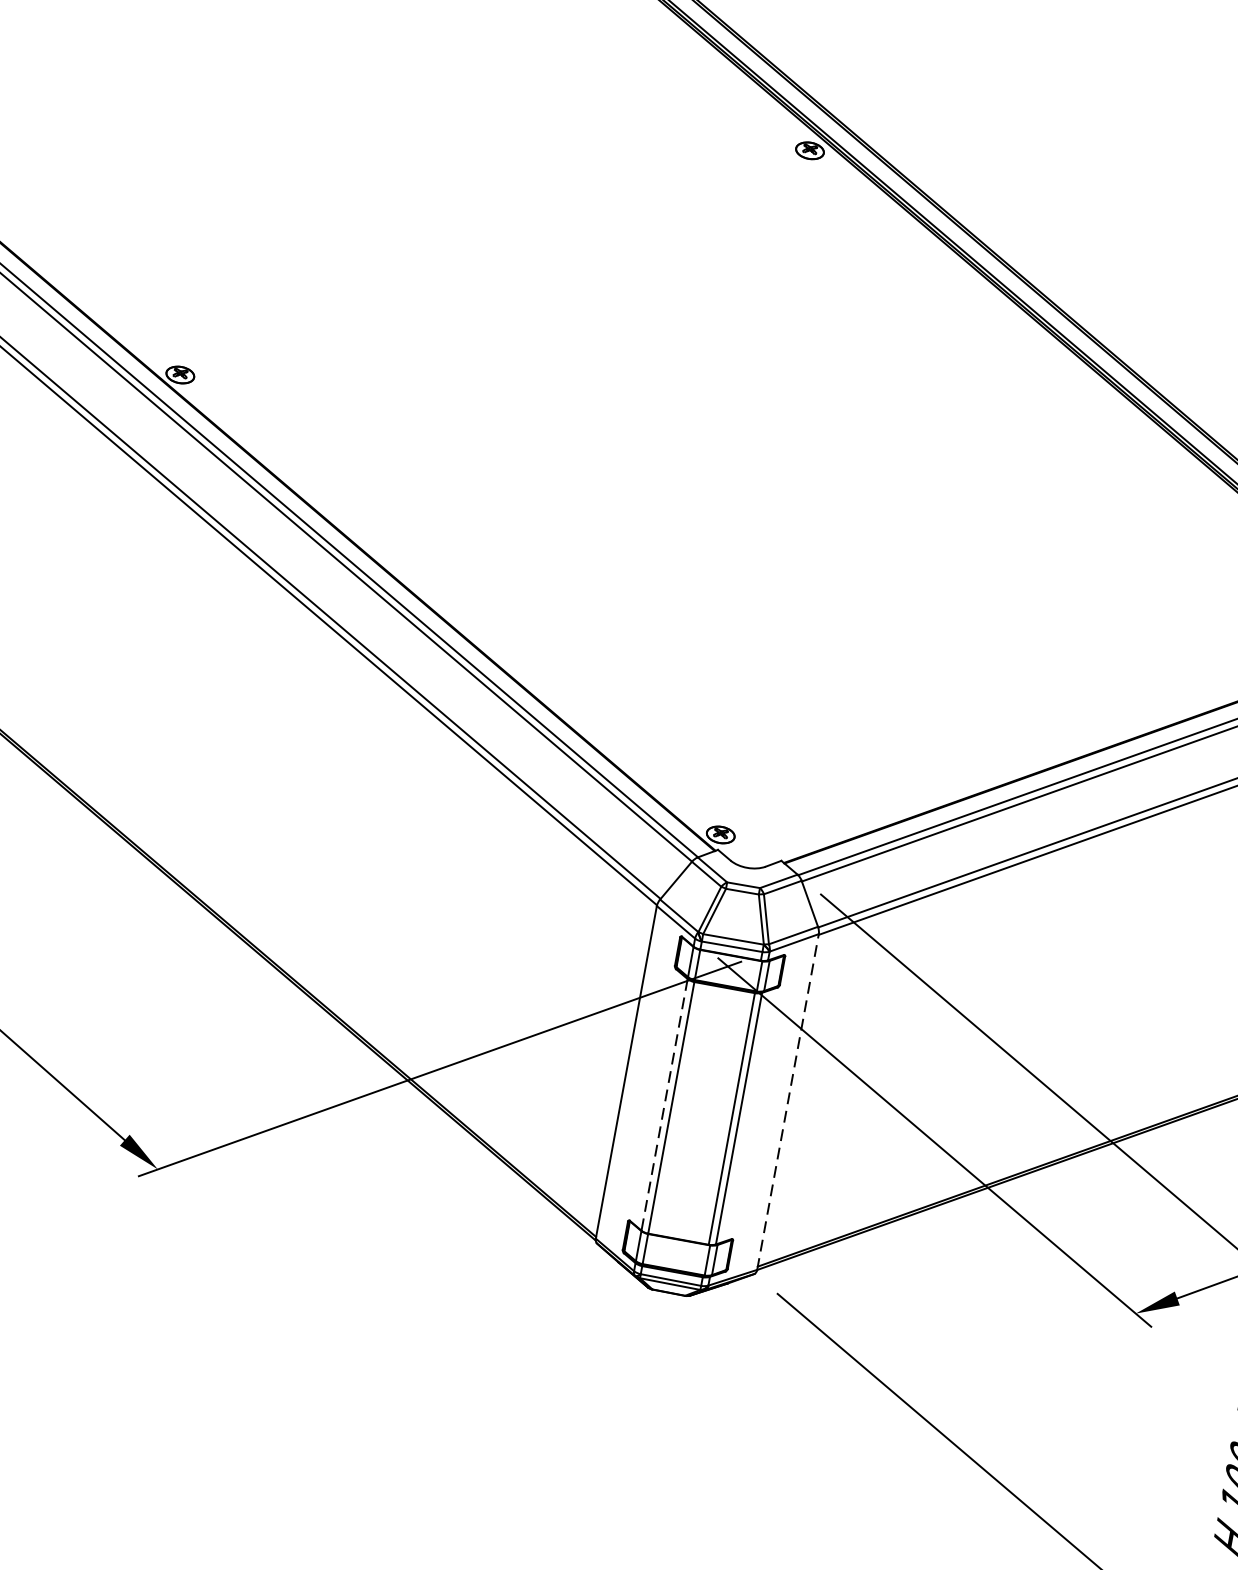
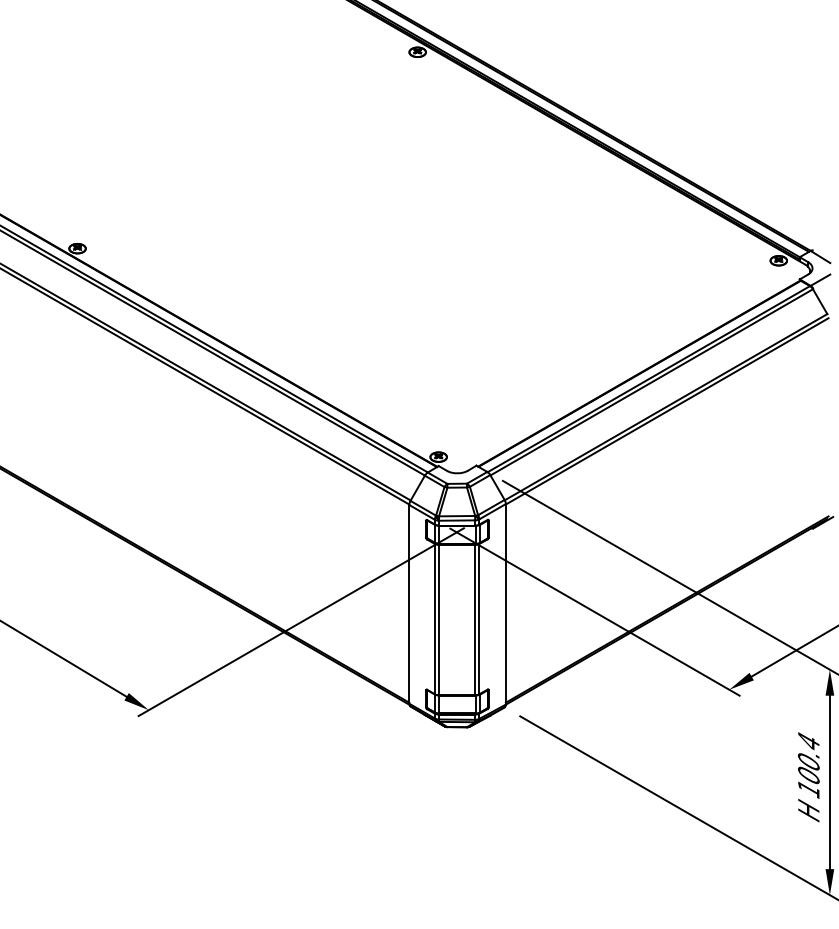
line: (787, 1100) -> (505, 603), dashed -> solid
line: (663, 1105) -> (434, 619), dashed -> solid

